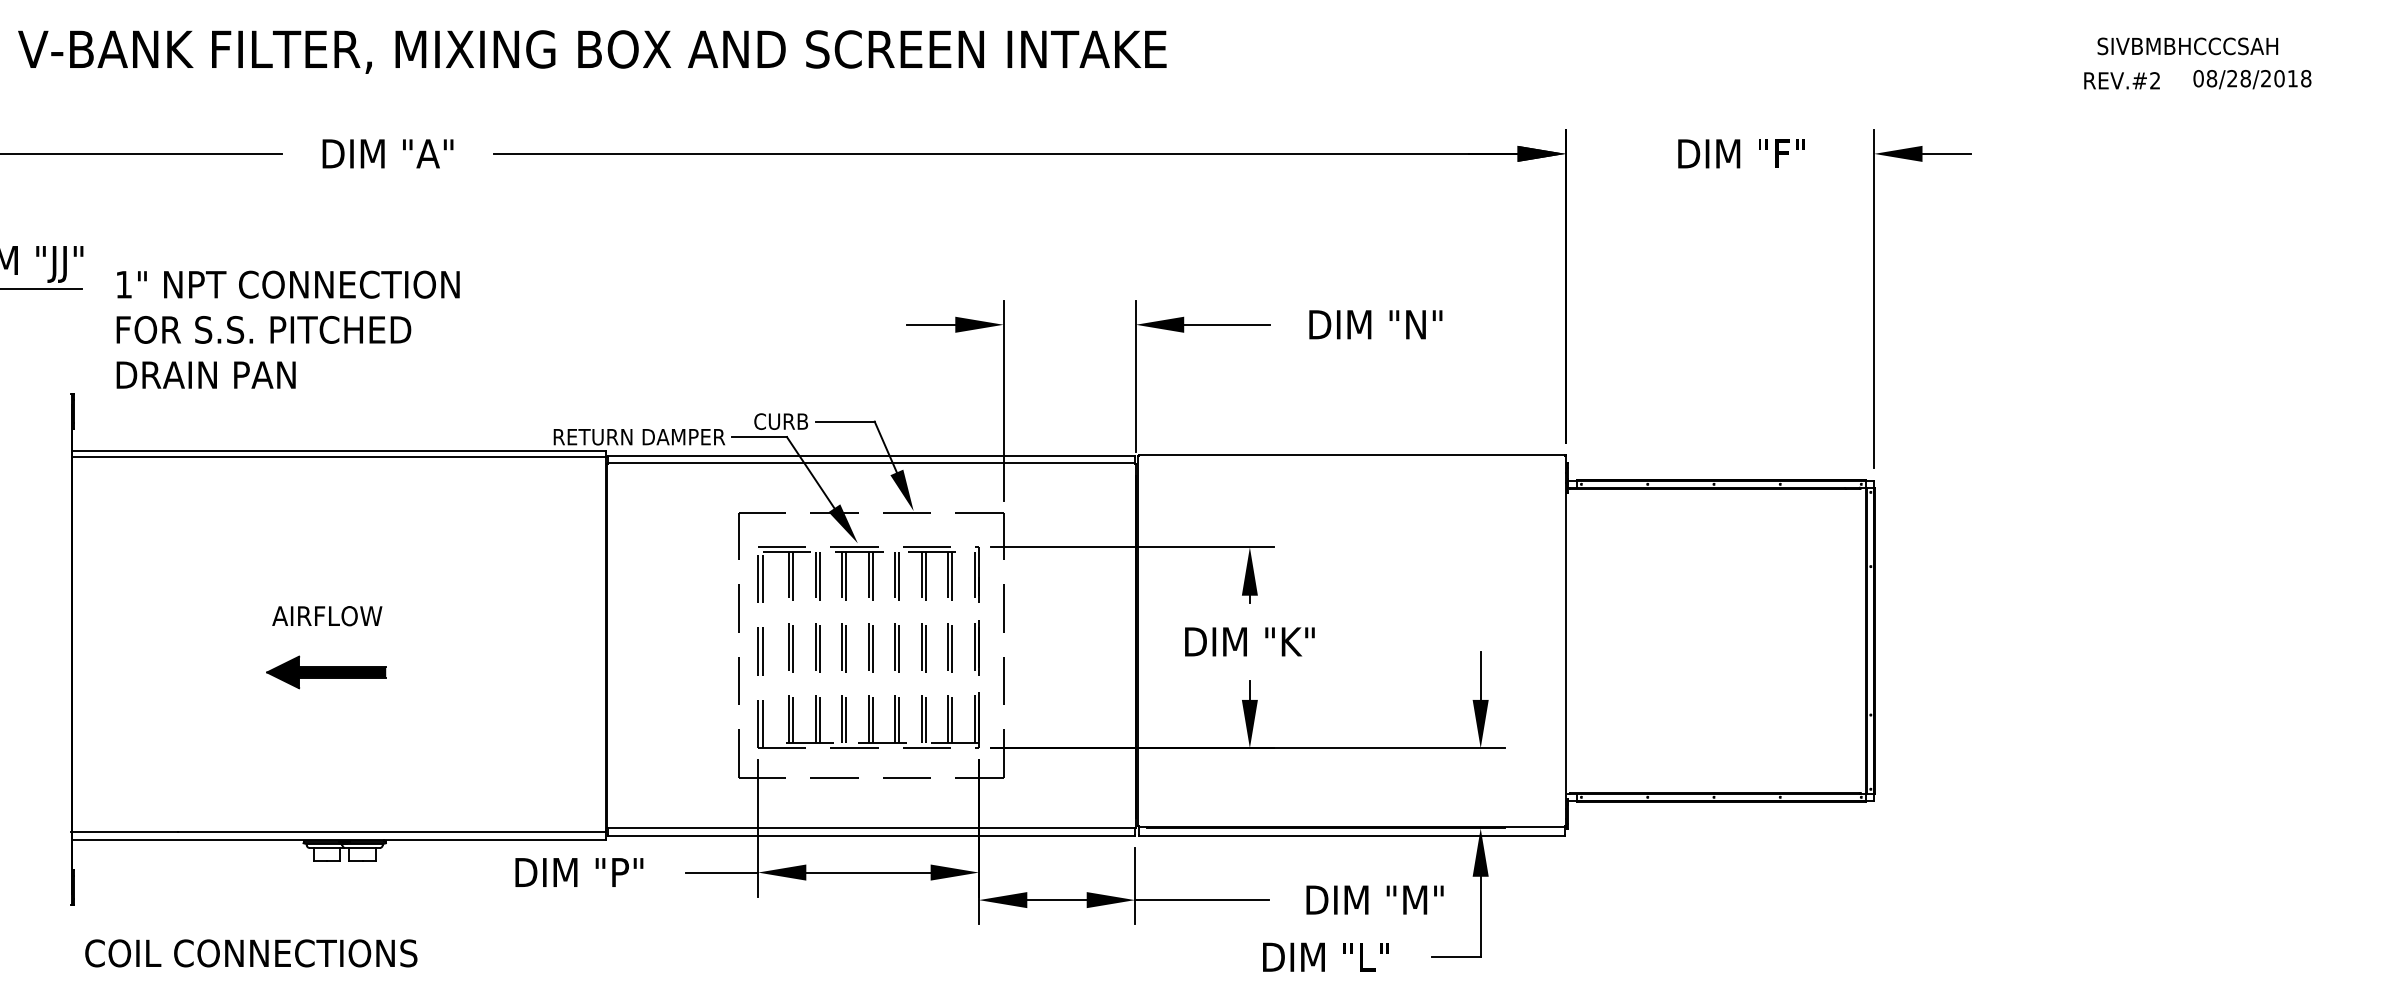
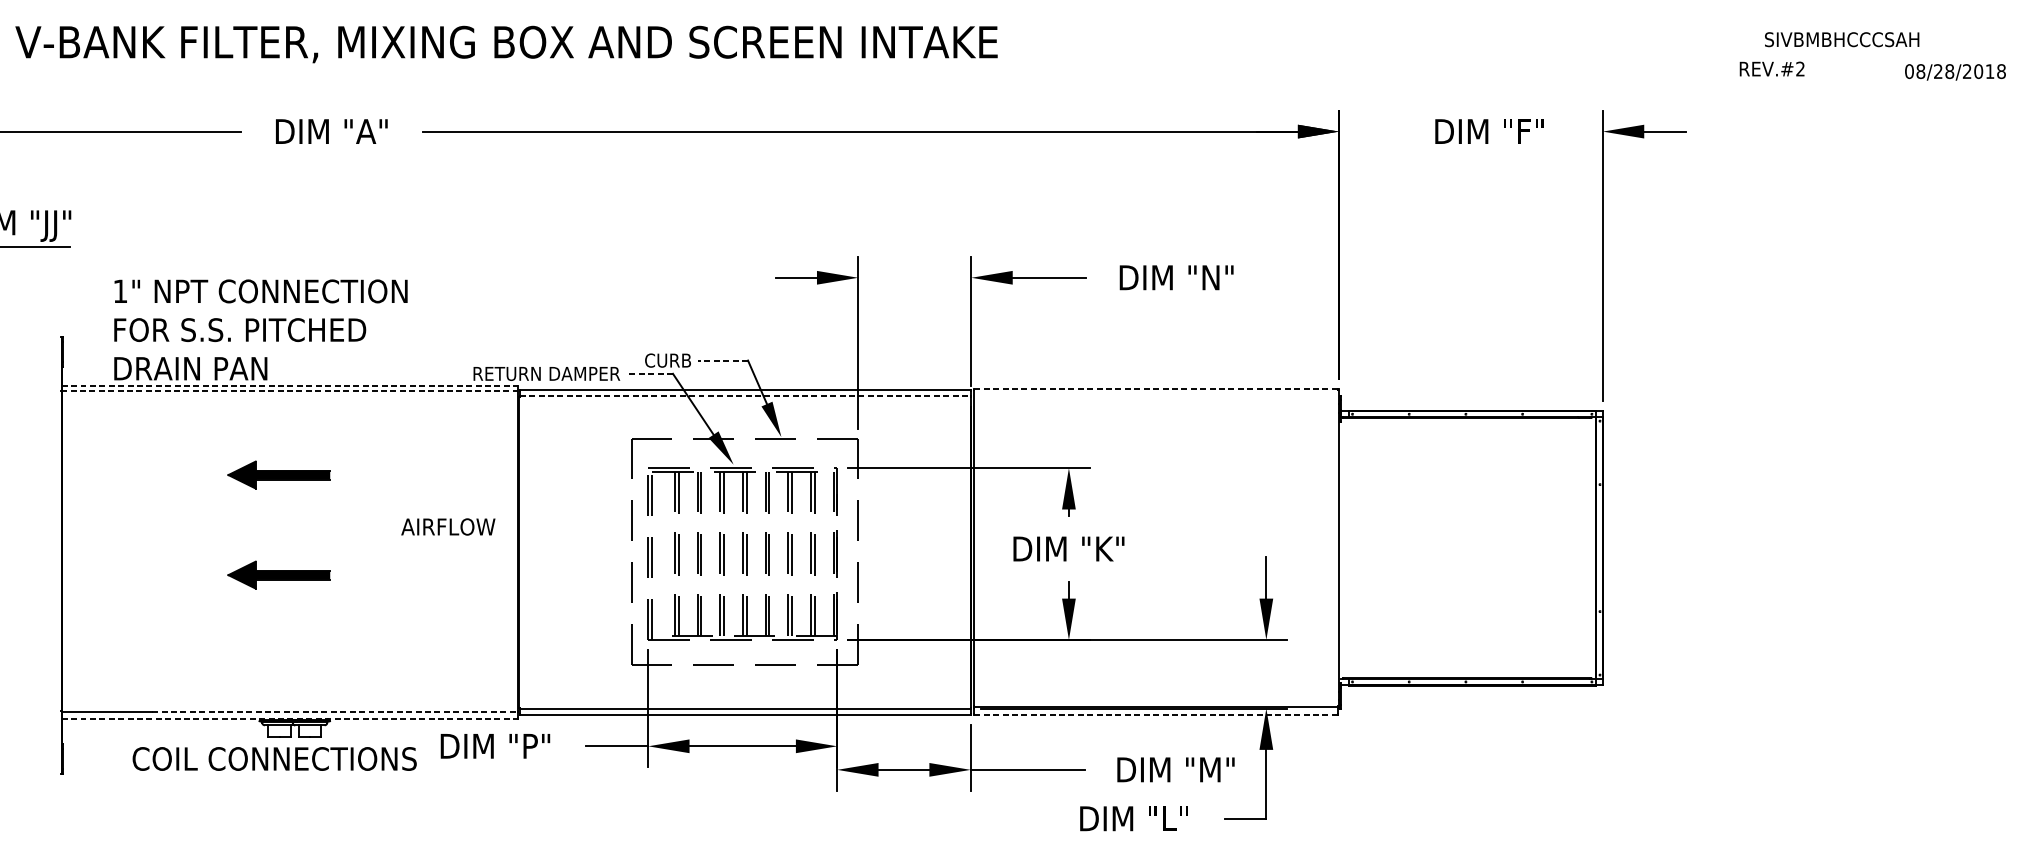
text: (2187, 46) -> (1841, 39), moved
text: (2252, 79) -> (1955, 72), moved
text: (2121, 80) -> (1771, 68), moved
text: (287, 329) -> (260, 329), moved
line: (844, 421) -> (722, 360), solid -> dashed
line: (759, 437) -> (649, 374), solid -> dashed
line: (339, 451) -> (290, 386), solid -> dashed
line: (1353, 455) -> (1157, 389), solid -> dashed
line: (339, 457) -> (290, 391), solid -> dashed
line: (871, 463) -> (745, 396), solid -> dashed
part: (326, 555) -> (279, 475), added
text: (327, 616) -> (448, 527), moved
line: (392, 832) -> (335, 712), solid -> dashed
line: (1352, 835) -> (1156, 714), solid -> dashed
line: (339, 840) -> (290, 718), solid -> dashed
text: (251, 953) -> (274, 759), moved

